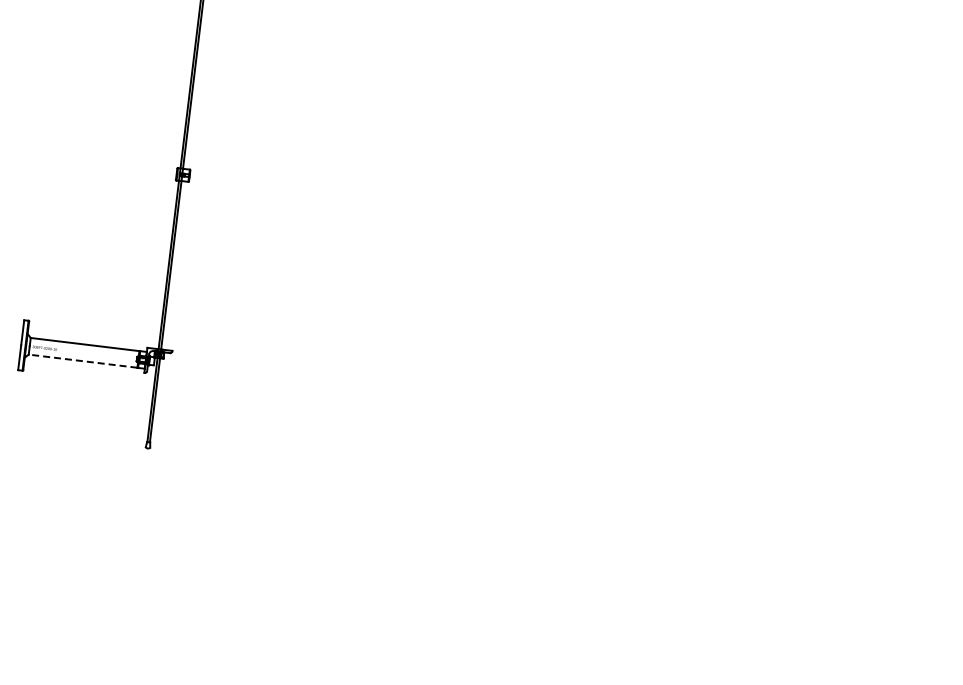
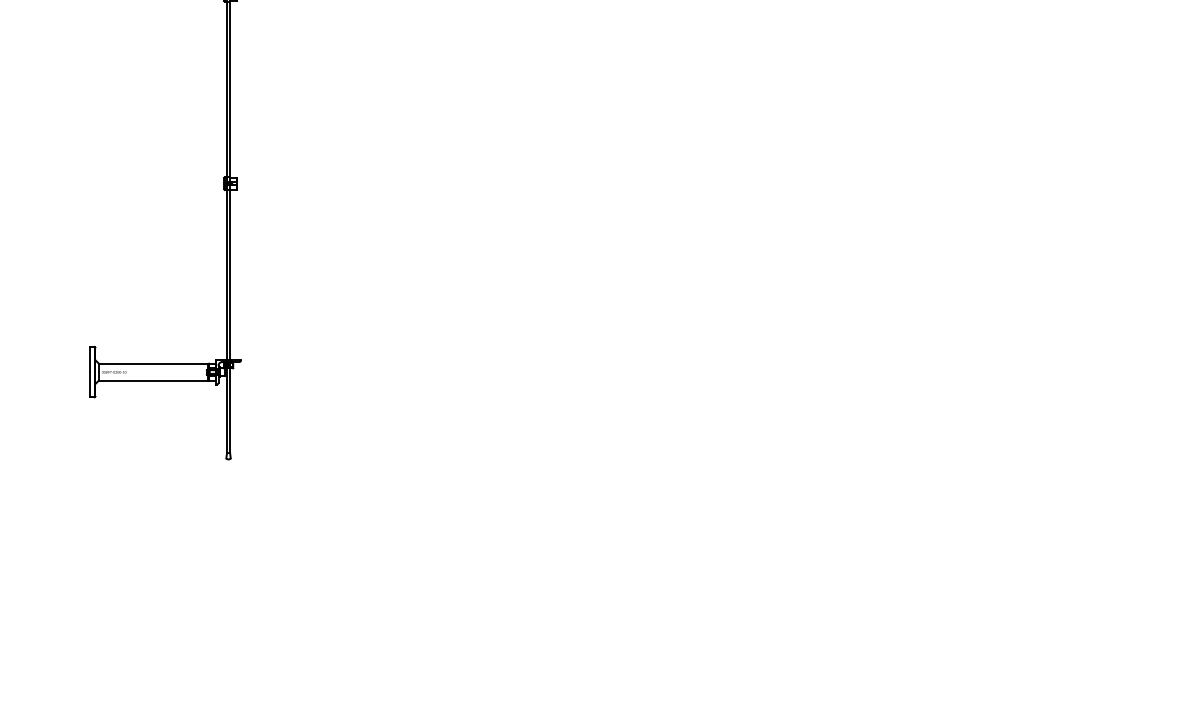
line: (82, 361) -> (153, 380), dashed -> solid

